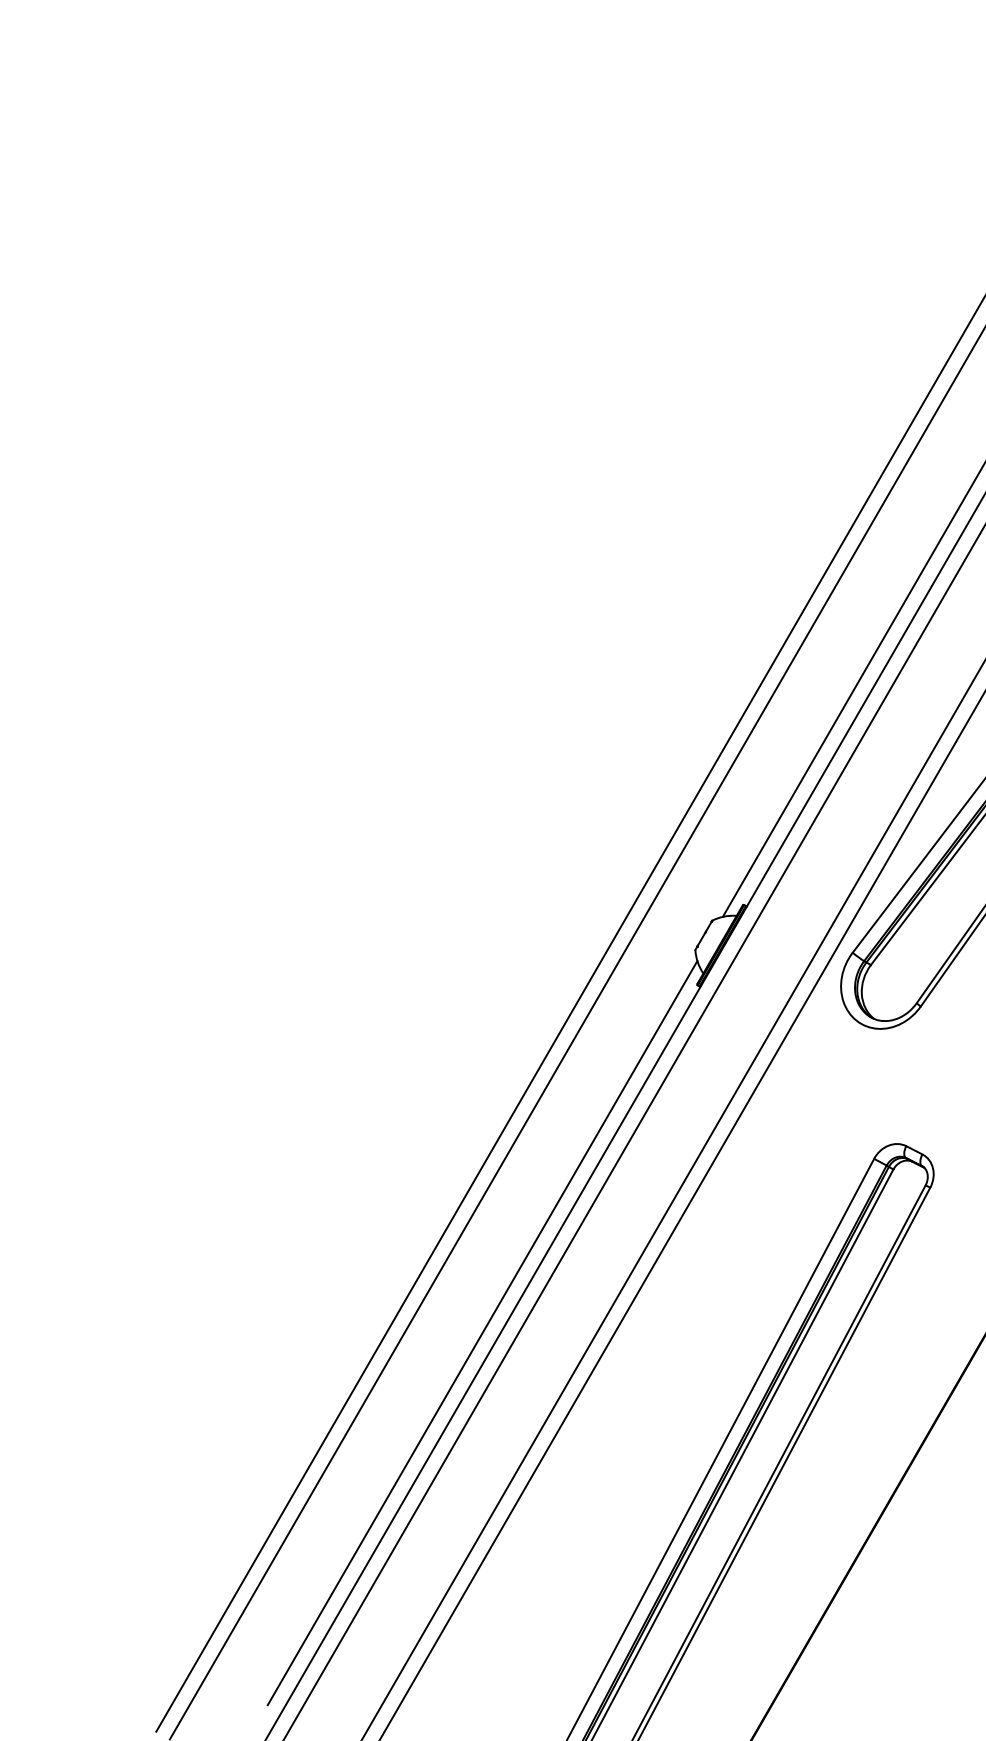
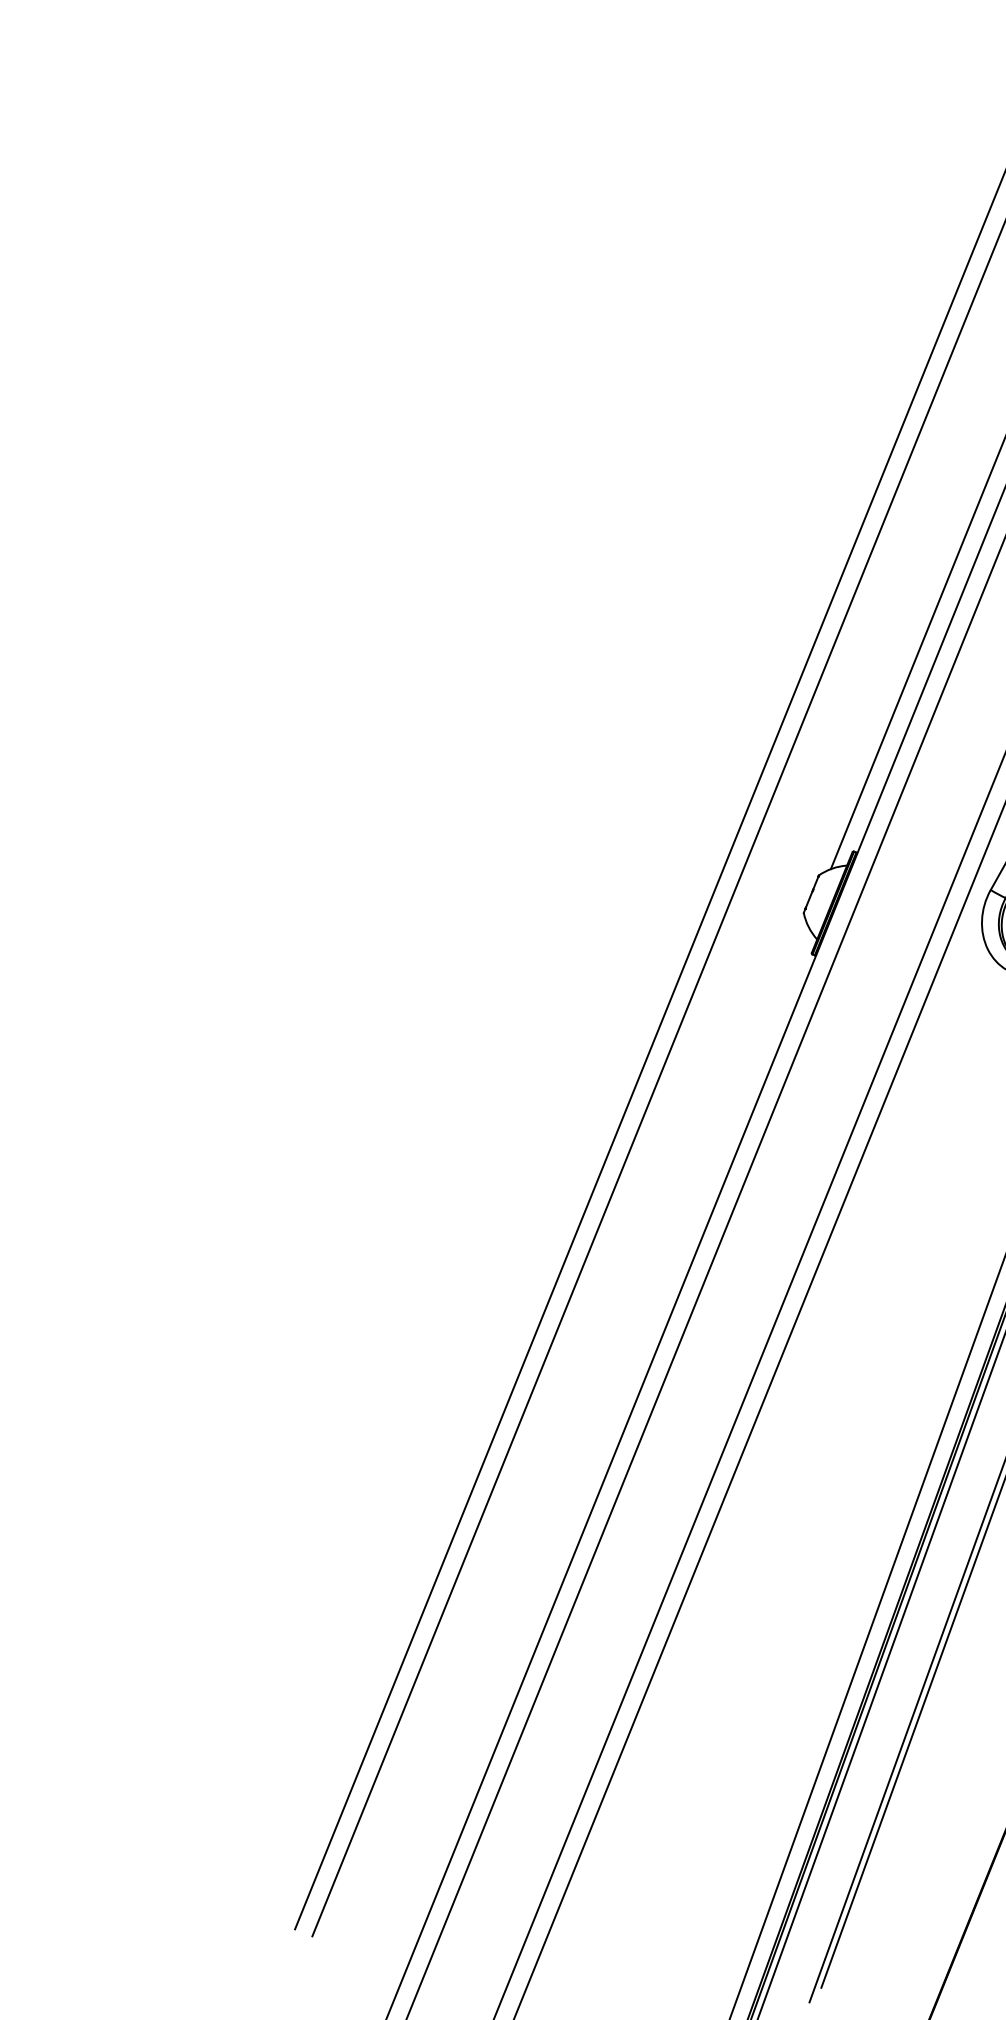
line: (482, 1333) -> (615, 1403), removed

